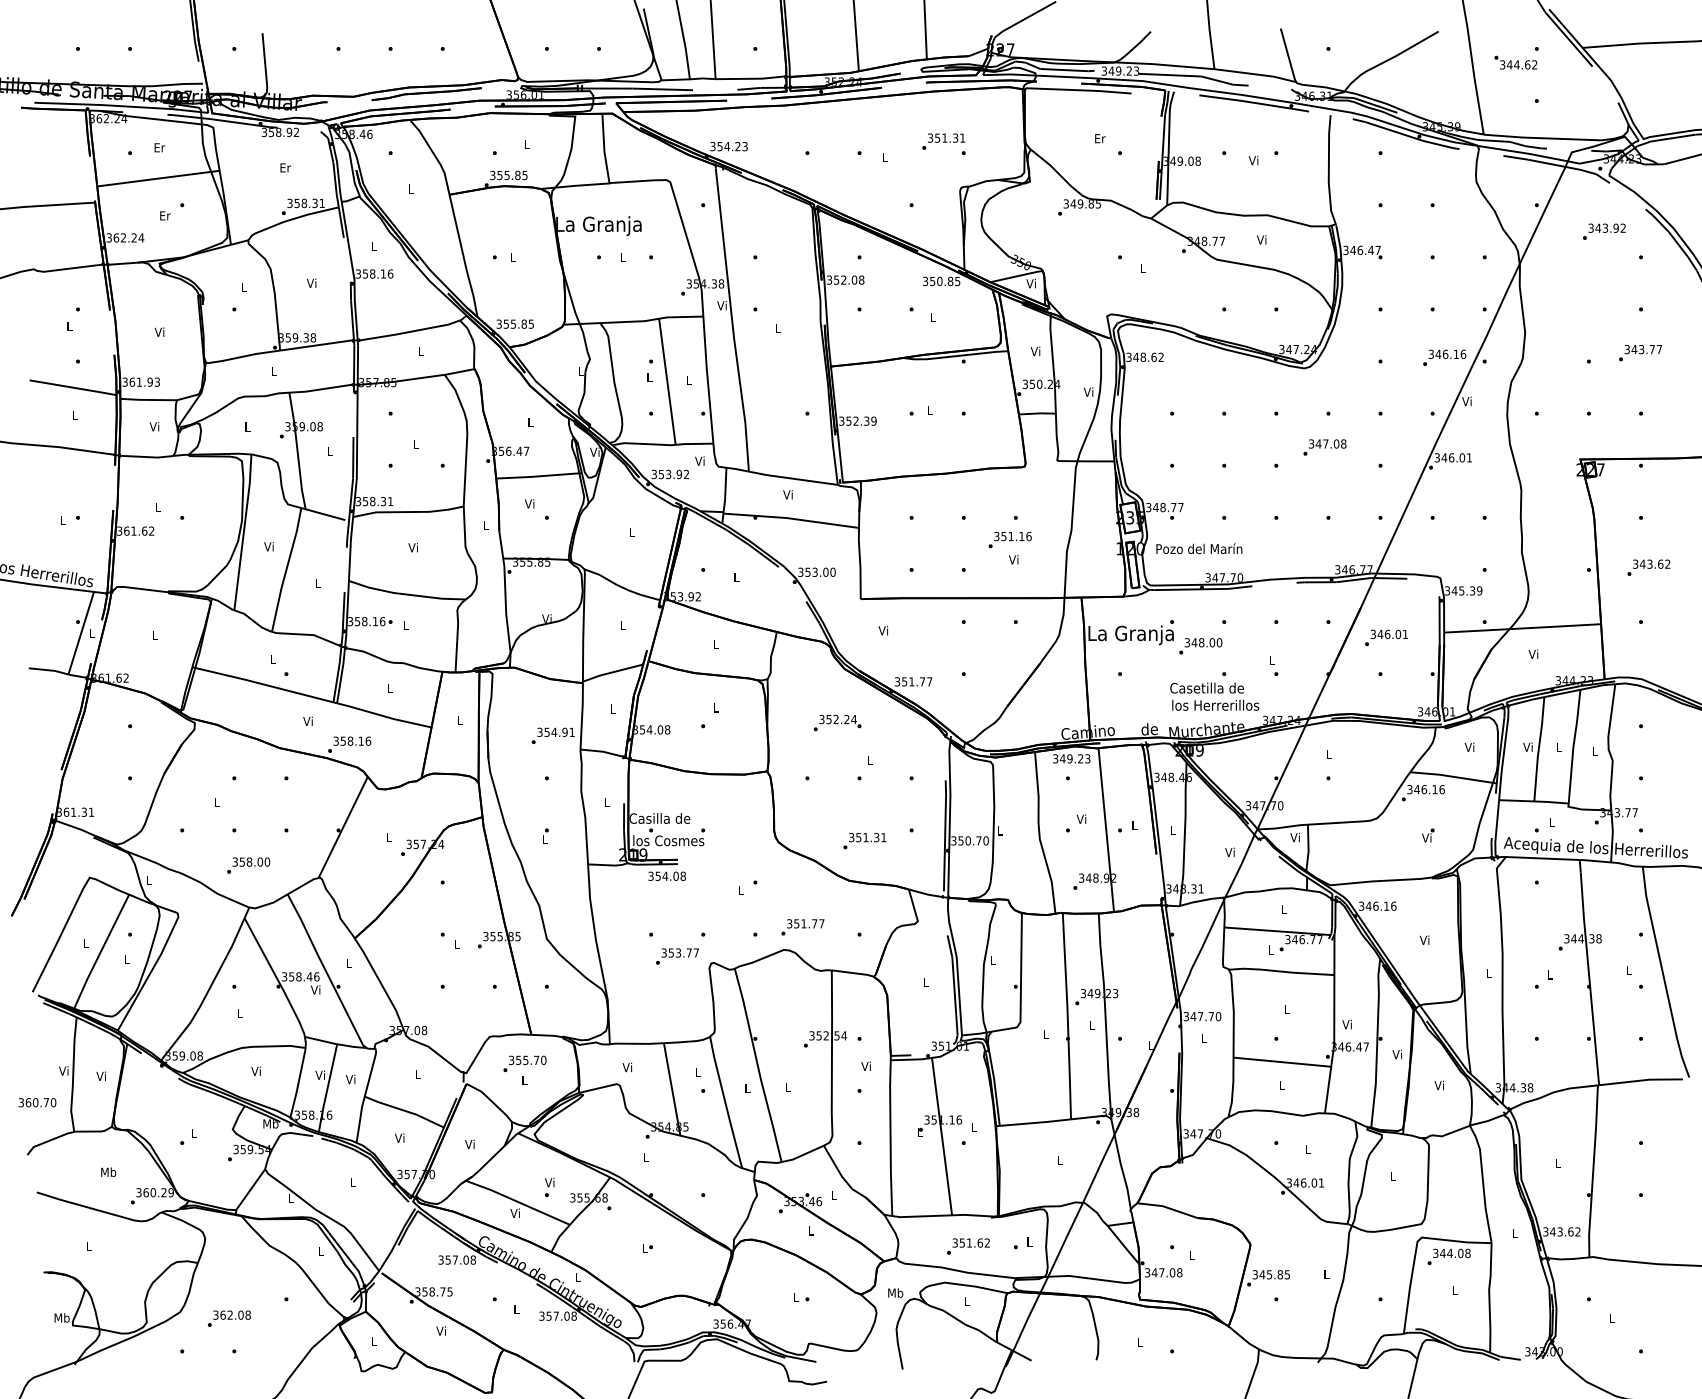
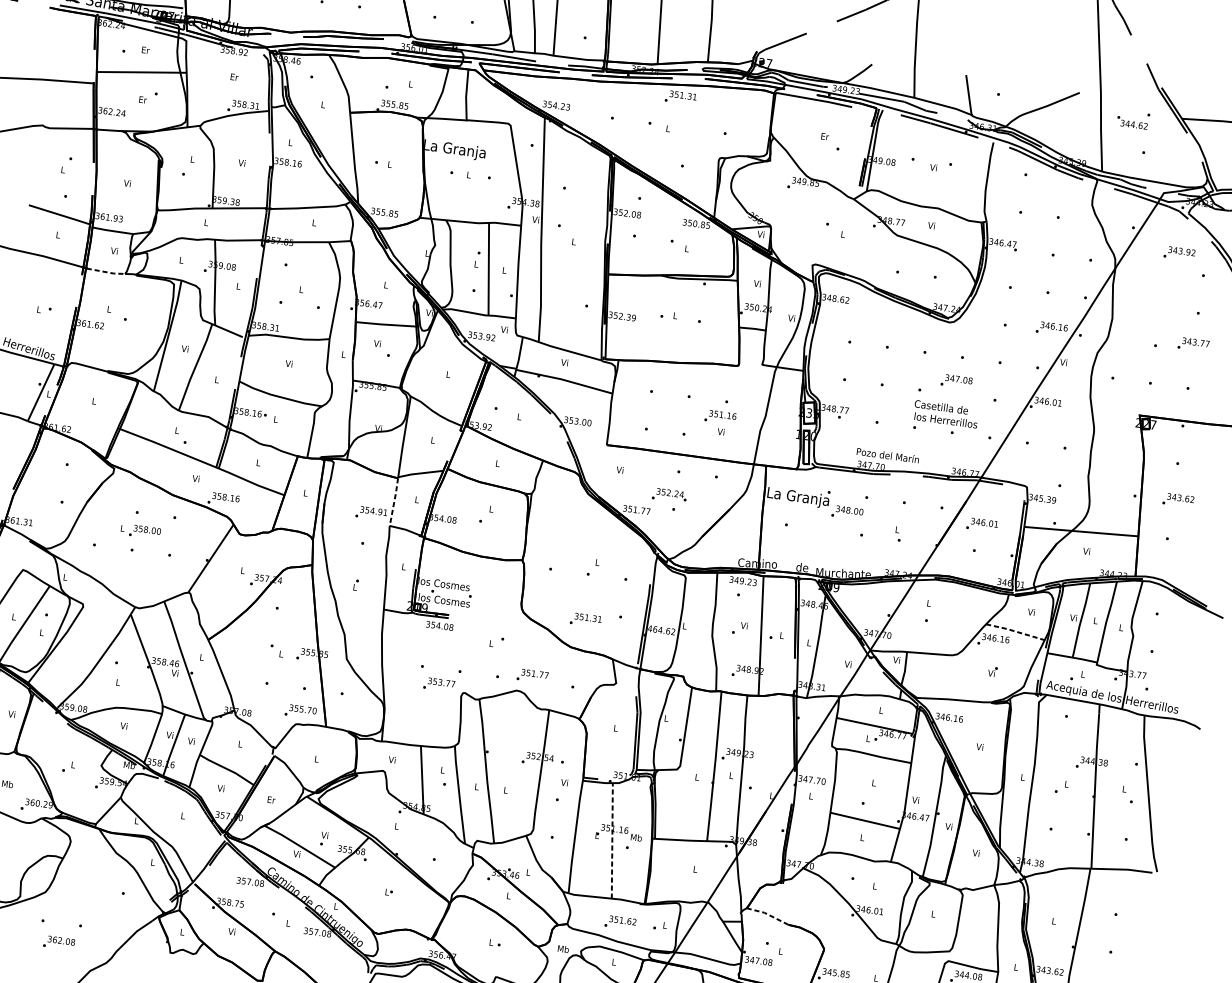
text: (943, 141) -> (680, 97), moved
line: (147, 457) -> (106, 272), solid -> dashed
text: (1199, 548) -> (888, 455), moved
text: (1214, 696) -> (946, 413), moved
line: (582, 715) -> (394, 501), solid -> dashed
text: (837, 722) -> (669, 495), moved
line: (1453, 776) -> (1016, 631), solid -> dashed
text: (664, 818) -> (443, 583), Casilla de -> los Cosmes
text: (969, 840) -> (661, 629), 350.70 -> 464.62
text: (248, 865) -> (144, 532), moved
text: (524, 1063) -> (300, 711), moved
text: (973, 1127) -> (635, 837), L -> Mb
line: (941, 1136) -> (611, 840), solid -> dashed
text: (470, 1144) -> (271, 799), Vi -> Er
line: (1167, 1207) -> (767, 914), solid -> dashed
text: (229, 1318) -> (59, 942), moved

